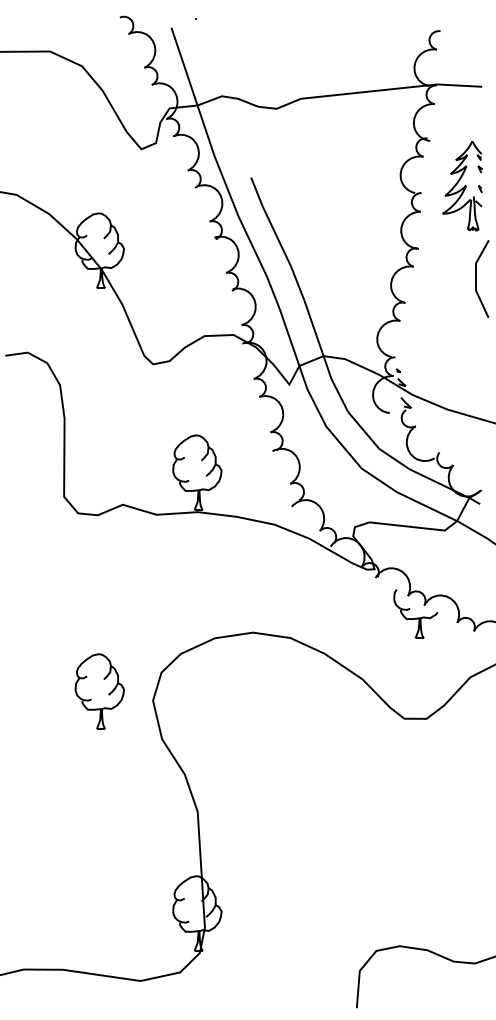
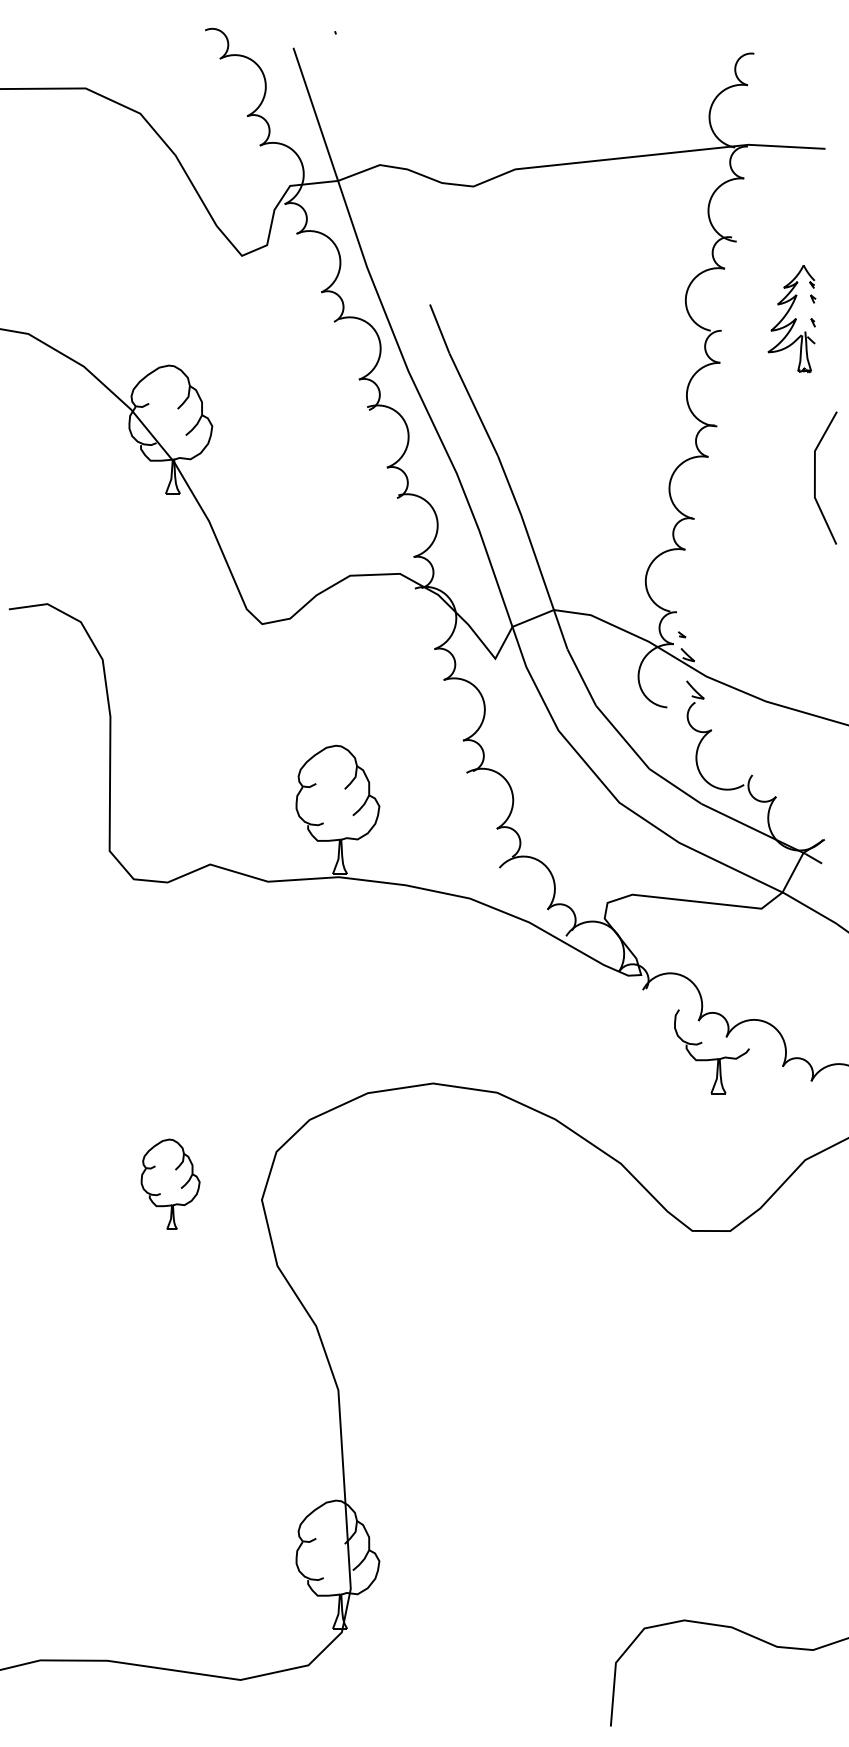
part: (462, 186) -> (791, 319), size x0.7
part: (99, 691) -> (170, 1184), size x0.7

